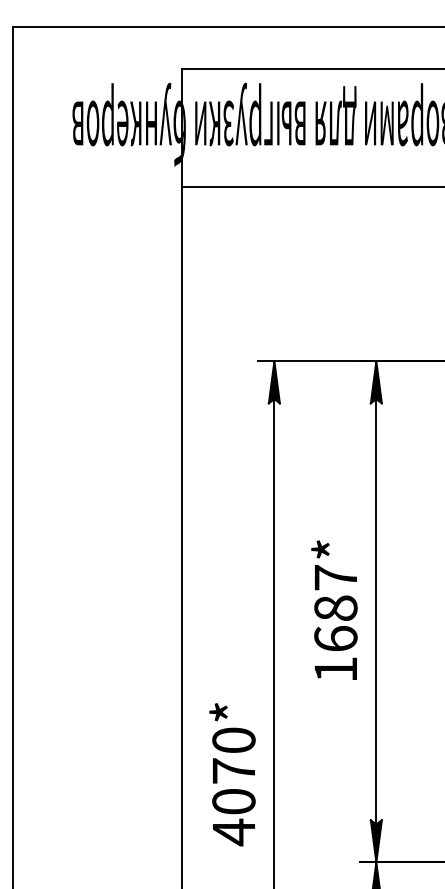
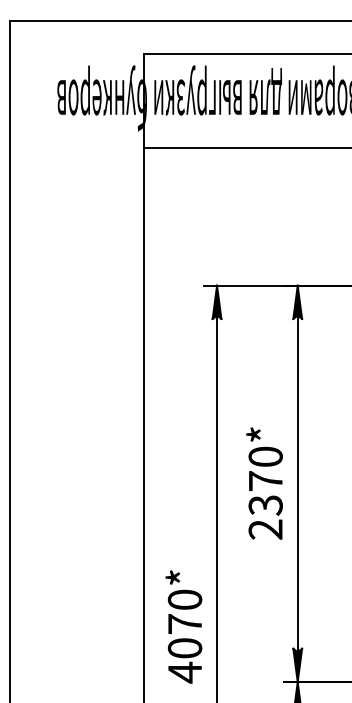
text: (335, 623) -> (265, 493), 1687* -> 2370*
text: (232, 774) -> (183, 626), moved

